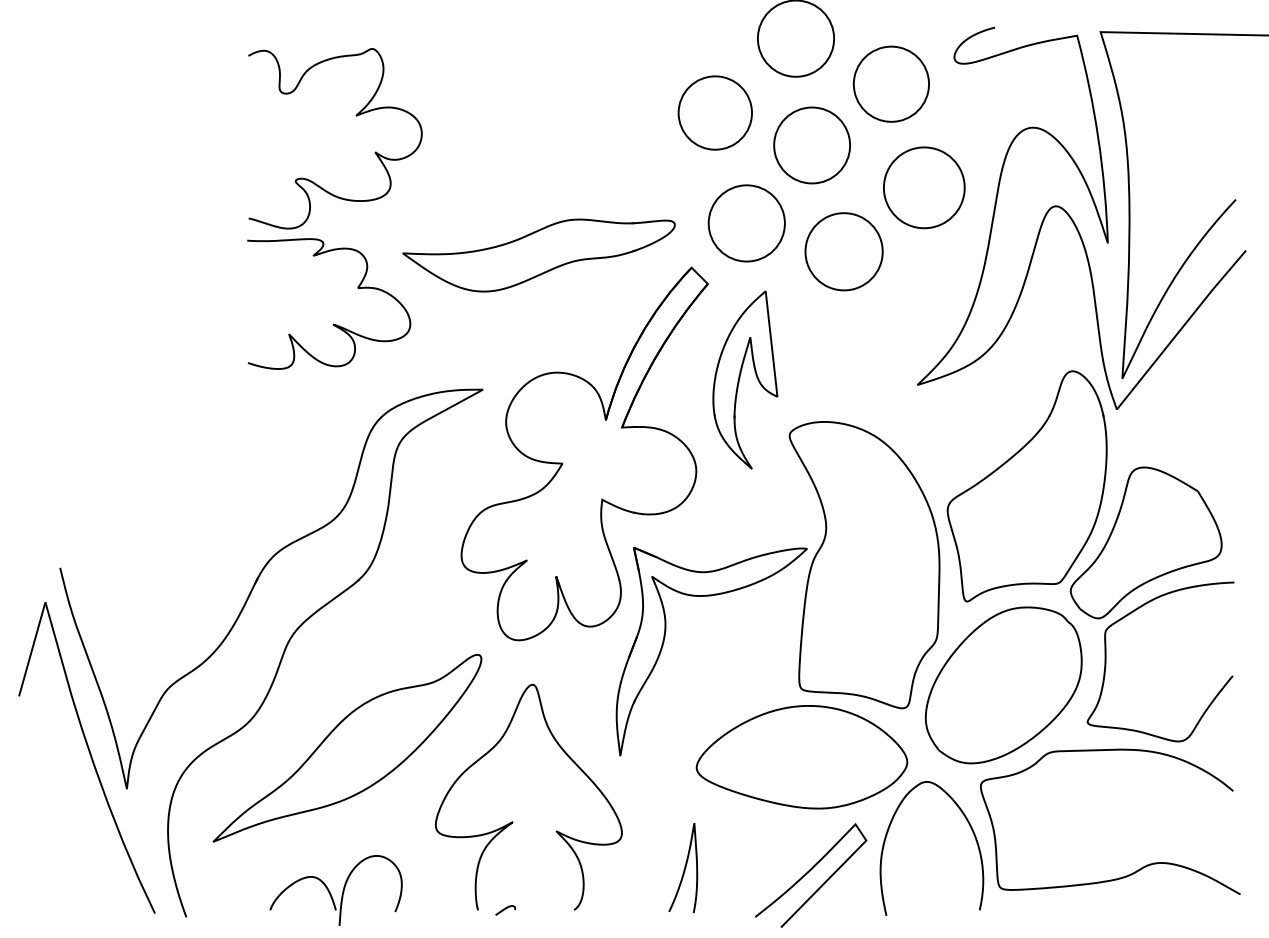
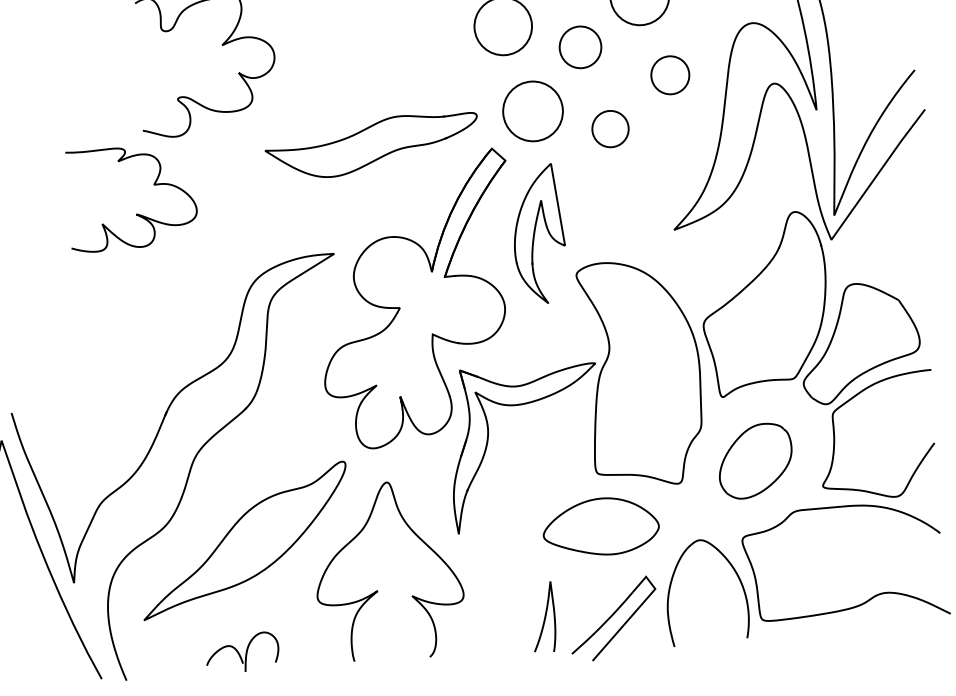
circle: (811, 145) -> (580, 47), size x0.7
circle: (923, 187) -> (669, 75), size x0.6
circle: (843, 251) -> (610, 128), size x0.6
curve: (333, 323) -> (136, 213), moved
part: (1003, 685) -> (755, 461), size x0.6
part: (801, 757) -> (600, 526), size x0.7
curve: (684, 868) -> (544, 617), moved
part: (335, 890) -> (242, 652), size x0.7
curve: (505, 909) -> (376, 659), removed

